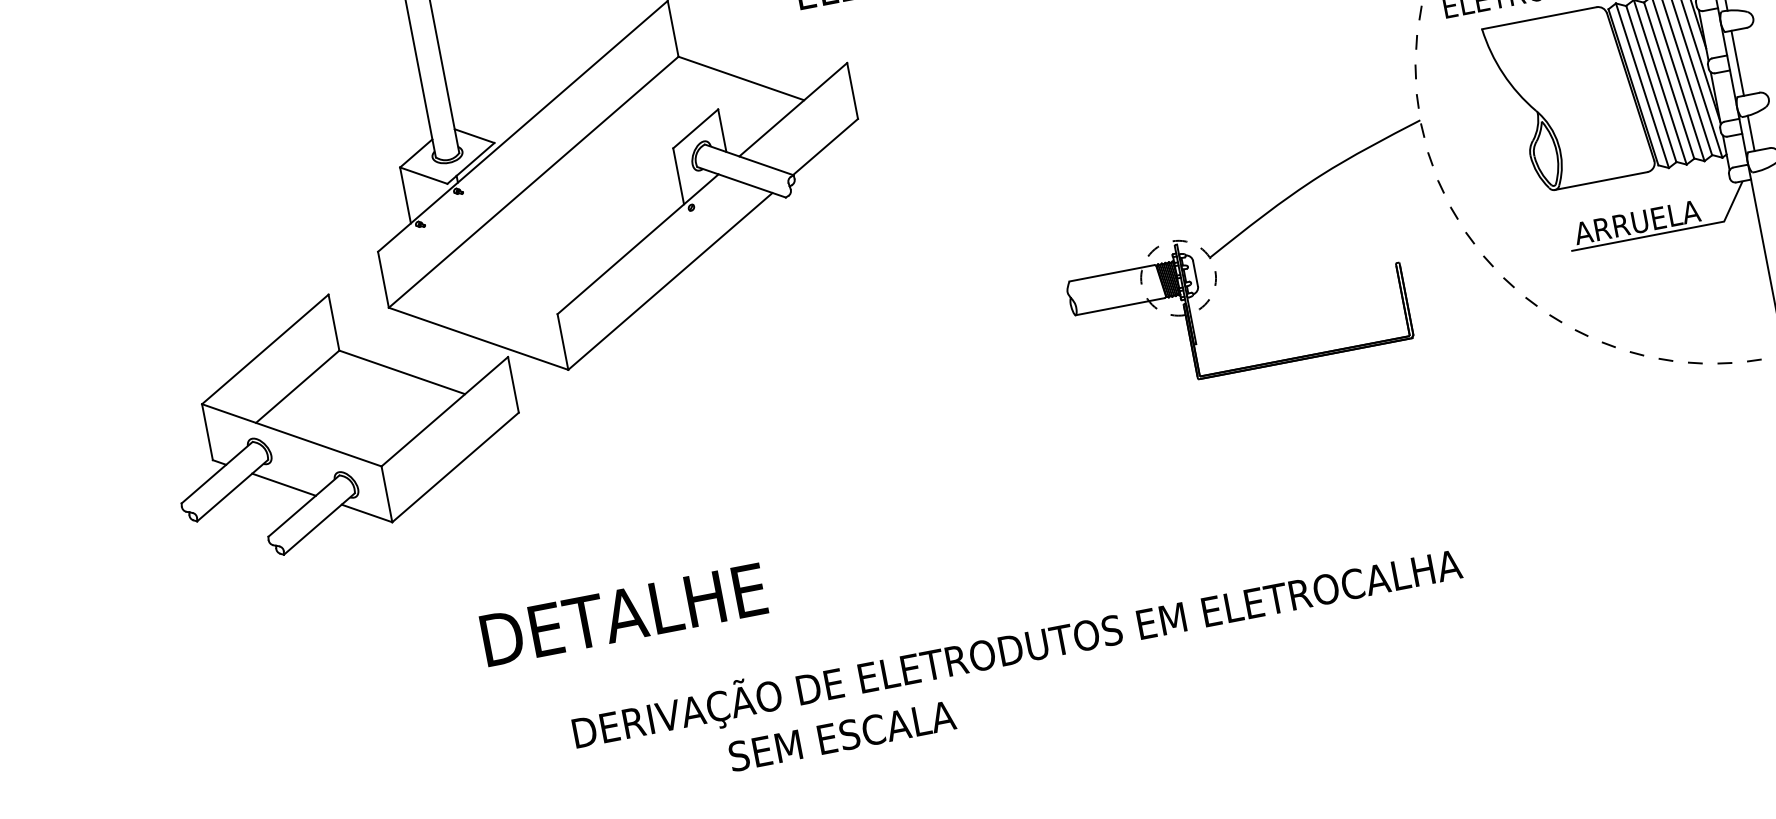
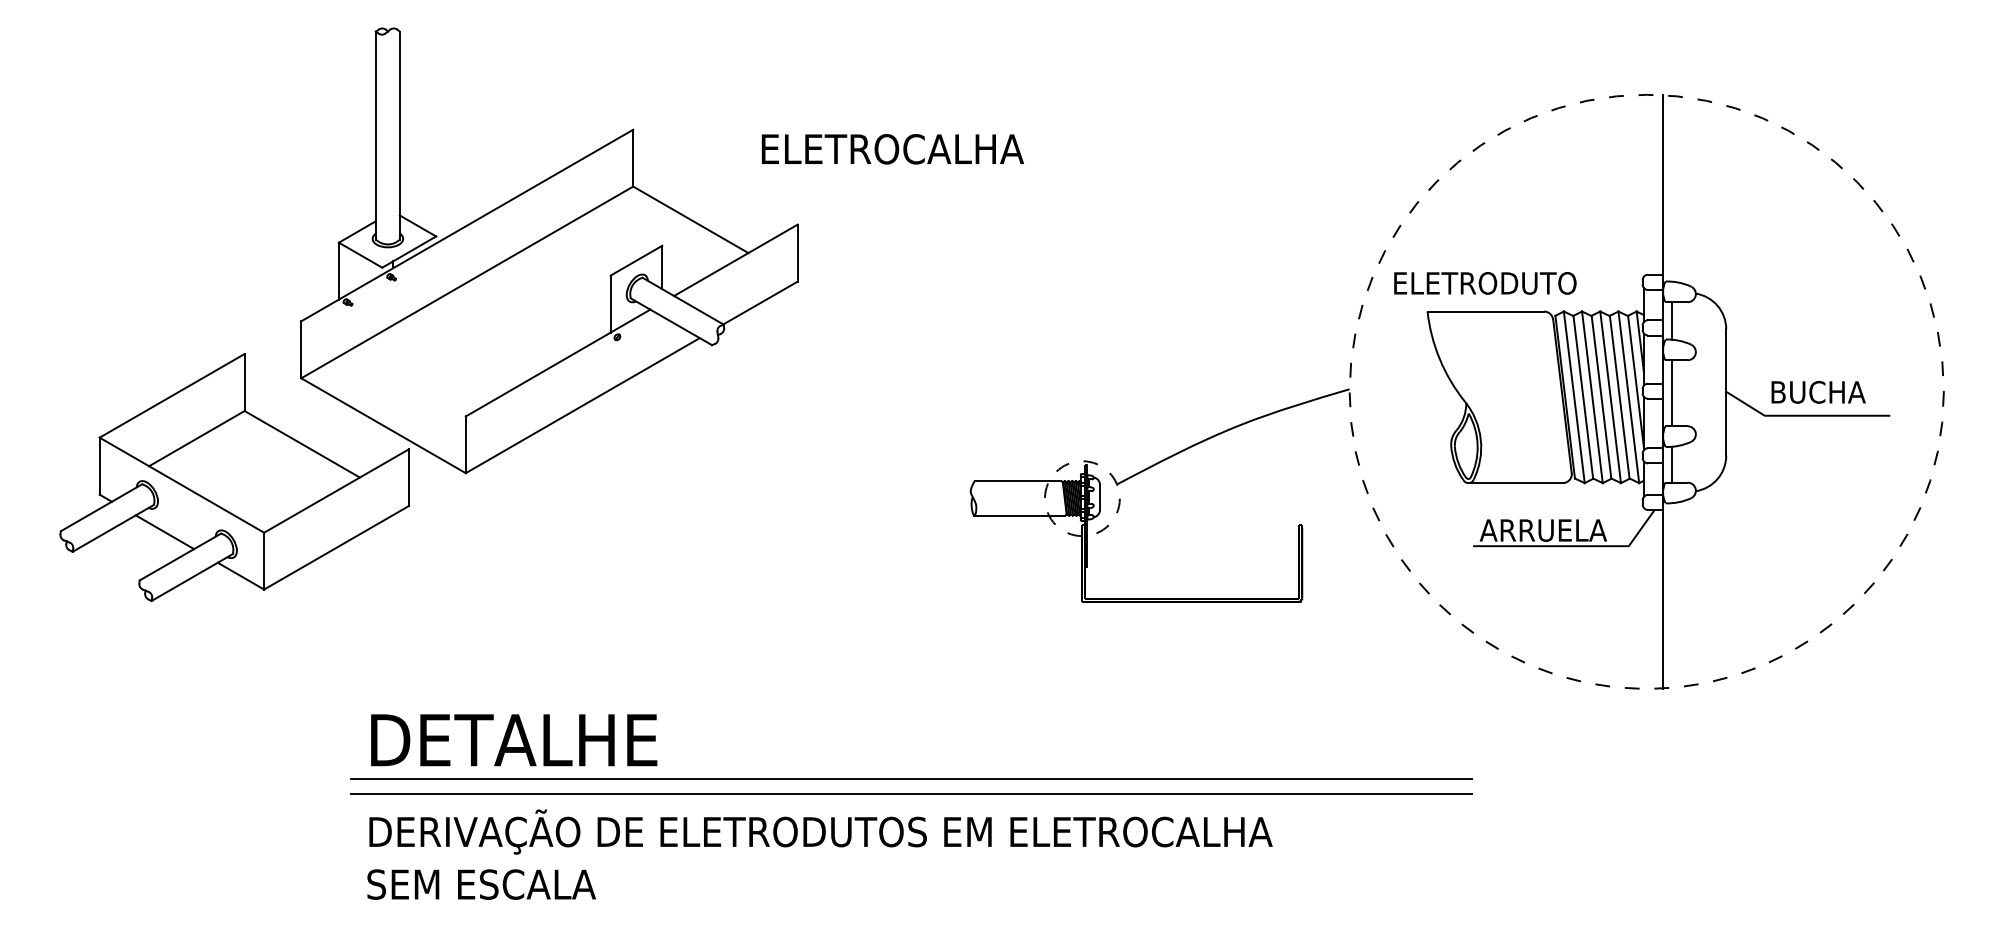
line: (1062, 585) -> (910, 778), added
line: (1065, 601) -> (910, 794), added
text: (624, 614) -> (514, 740), moved
text: (1016, 648) -> (820, 831), moved
text: (842, 735) -> (481, 884), moved

